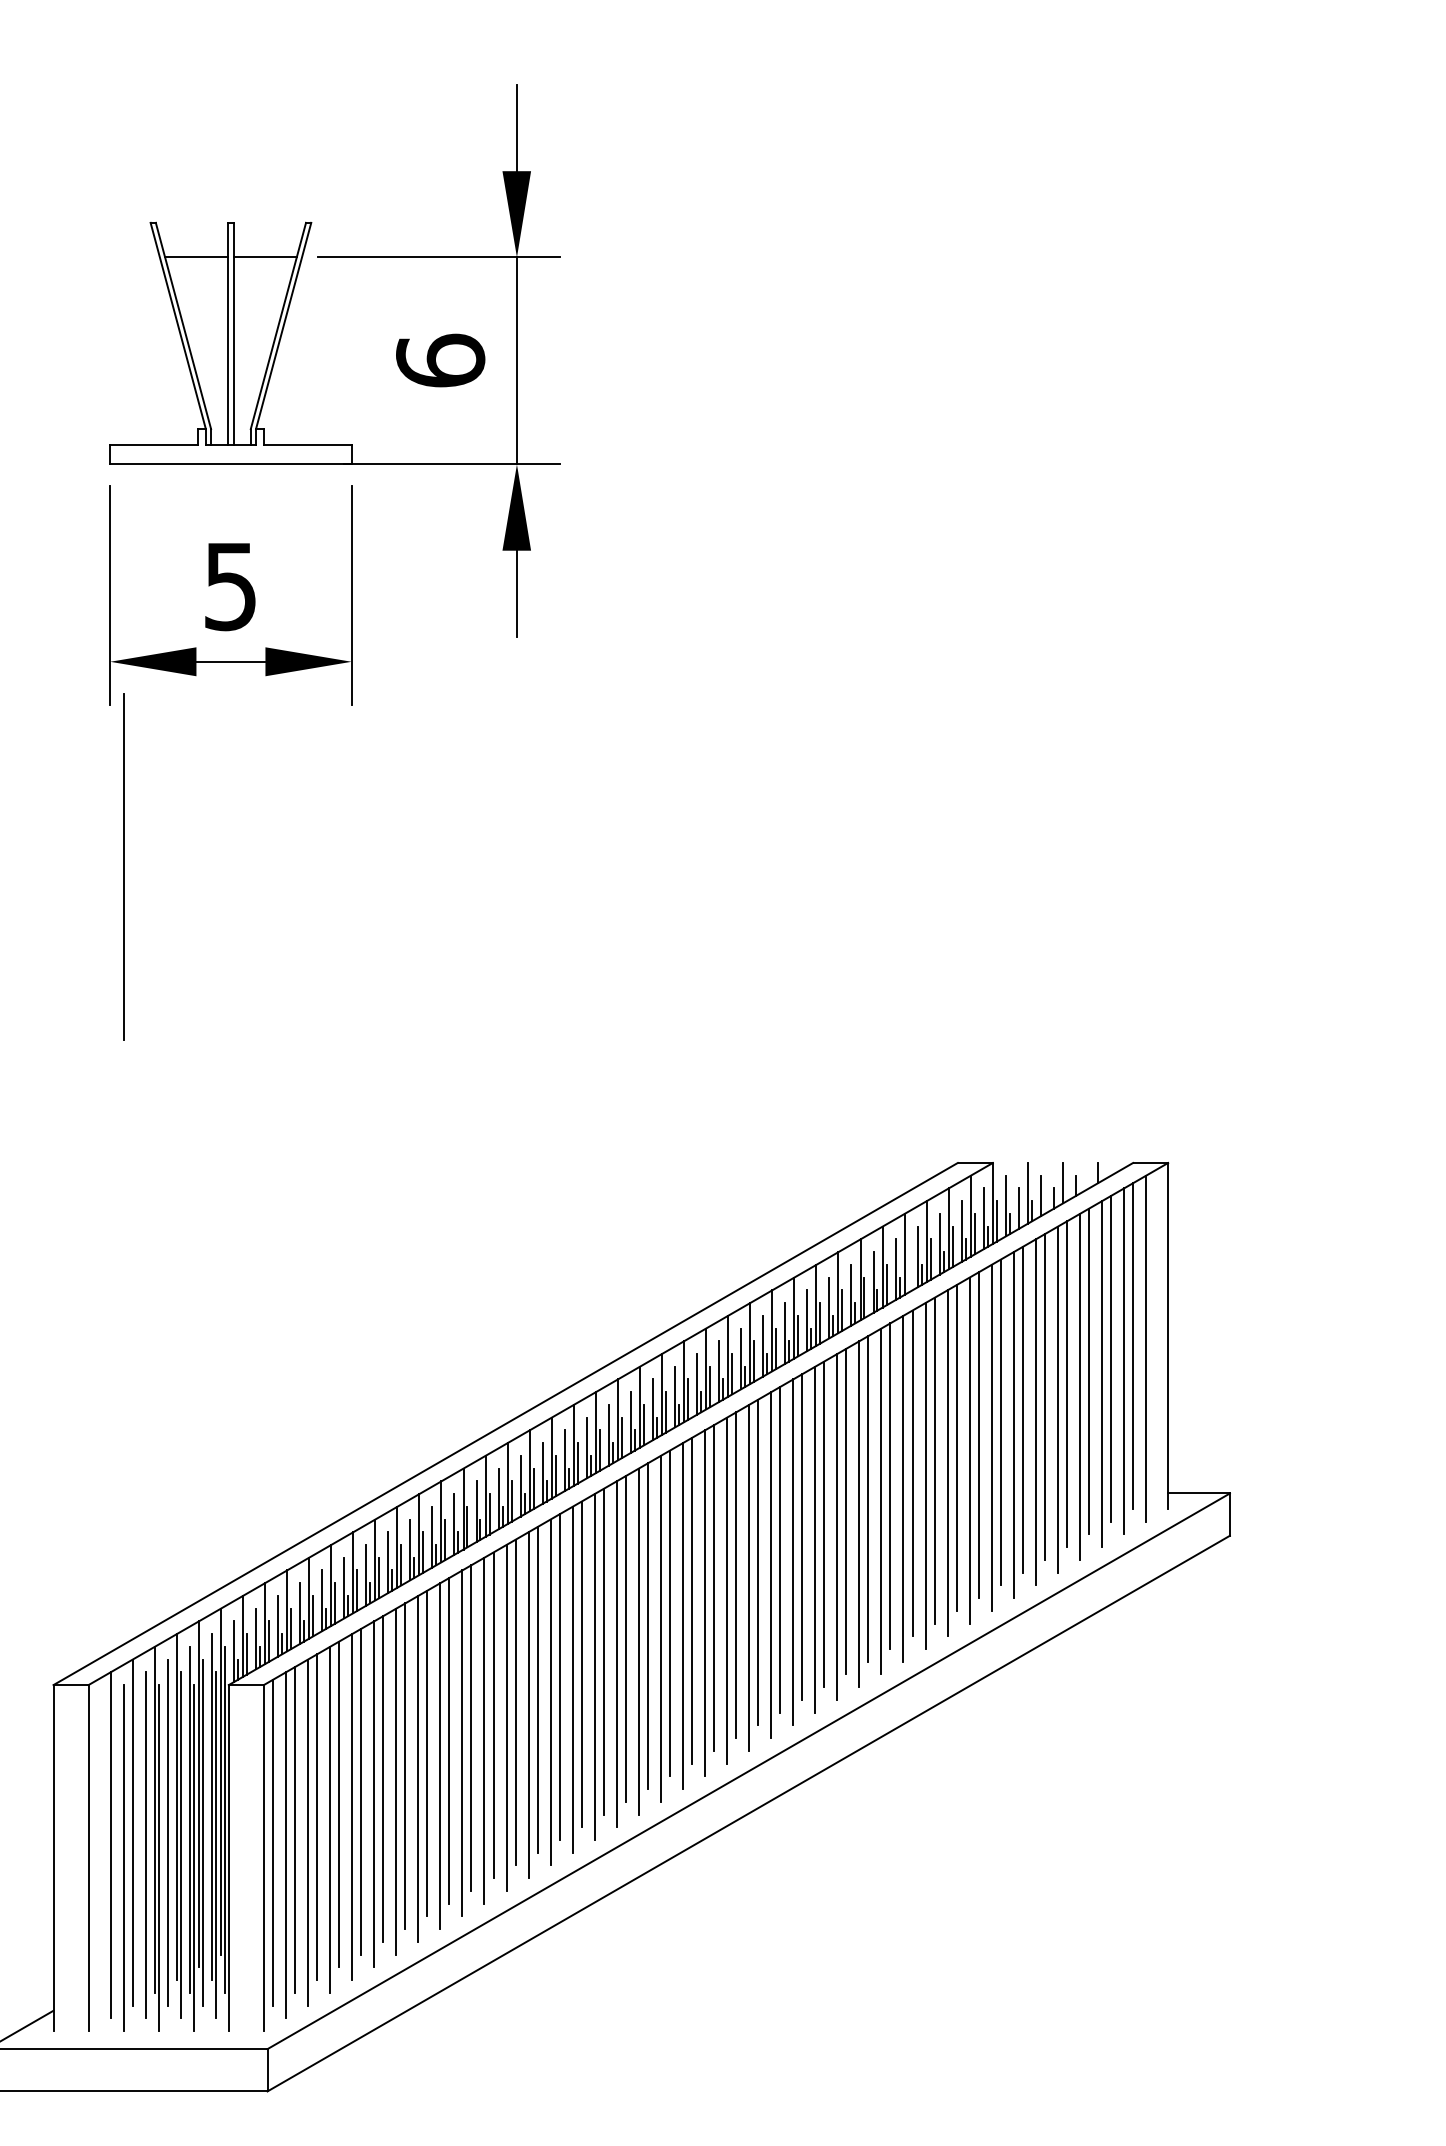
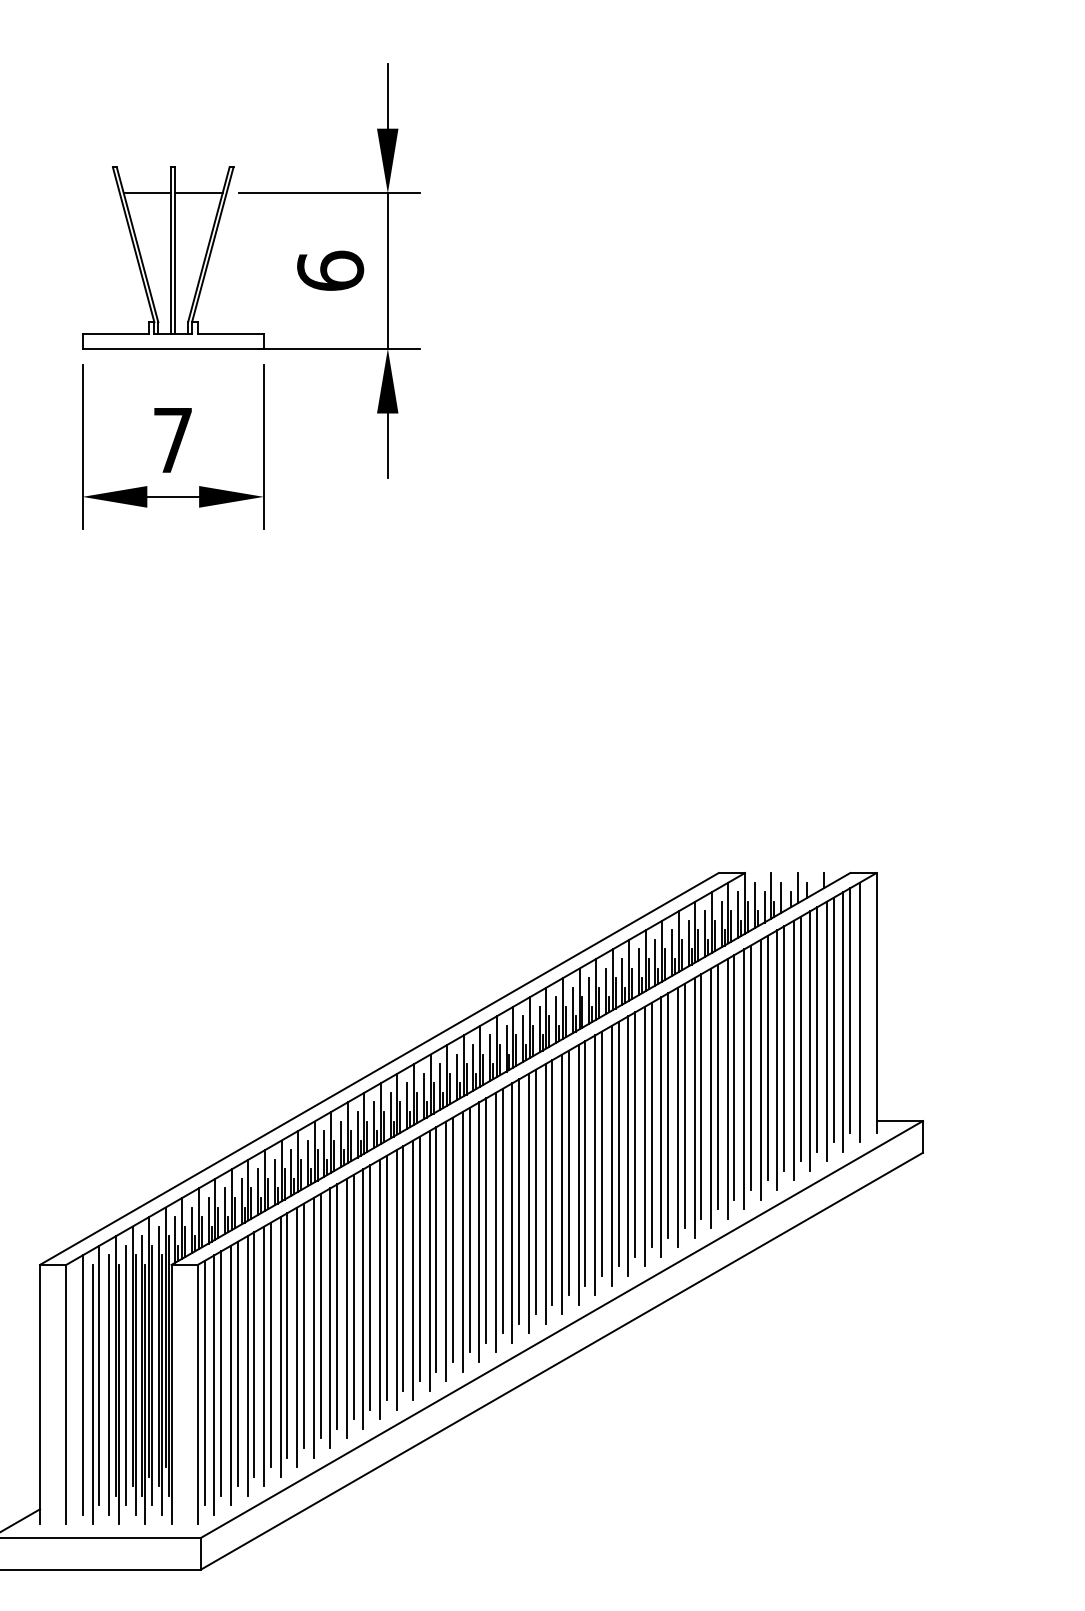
text: (230, 587) -> (172, 441), 5 -> 7
line: (123, 866) -> (92, 650), removed
line: (908, 1272) -> (681, 955), added

